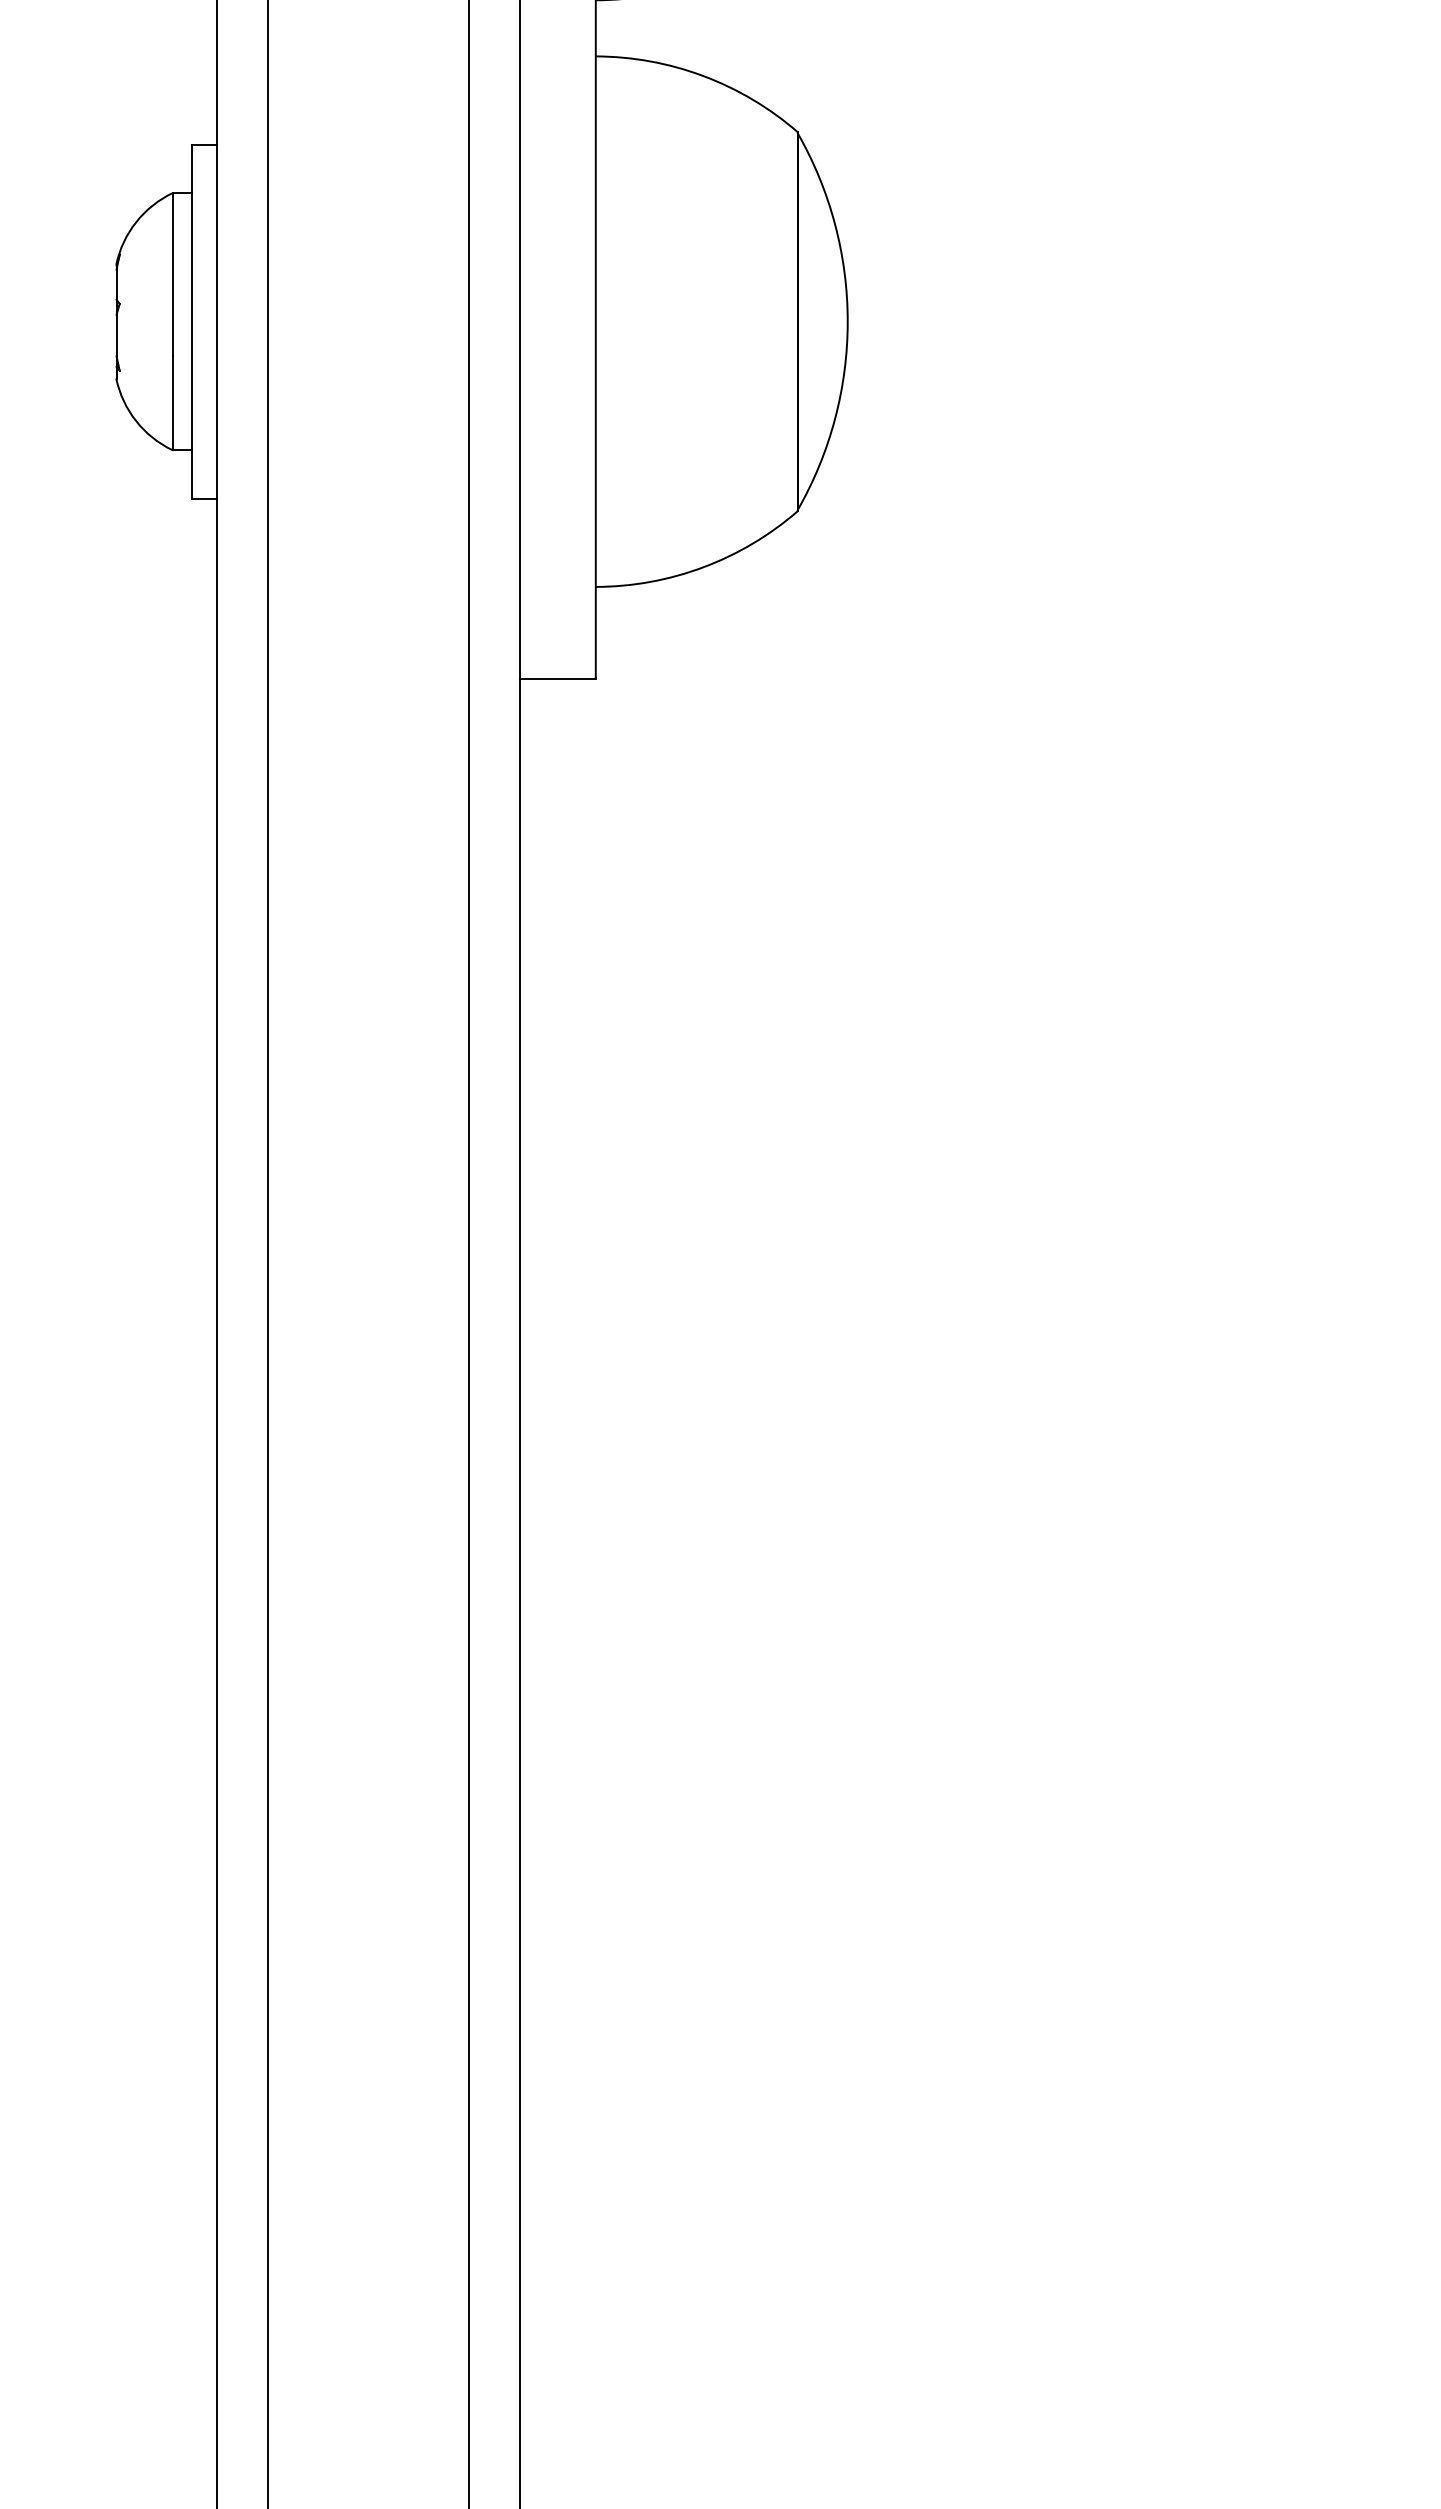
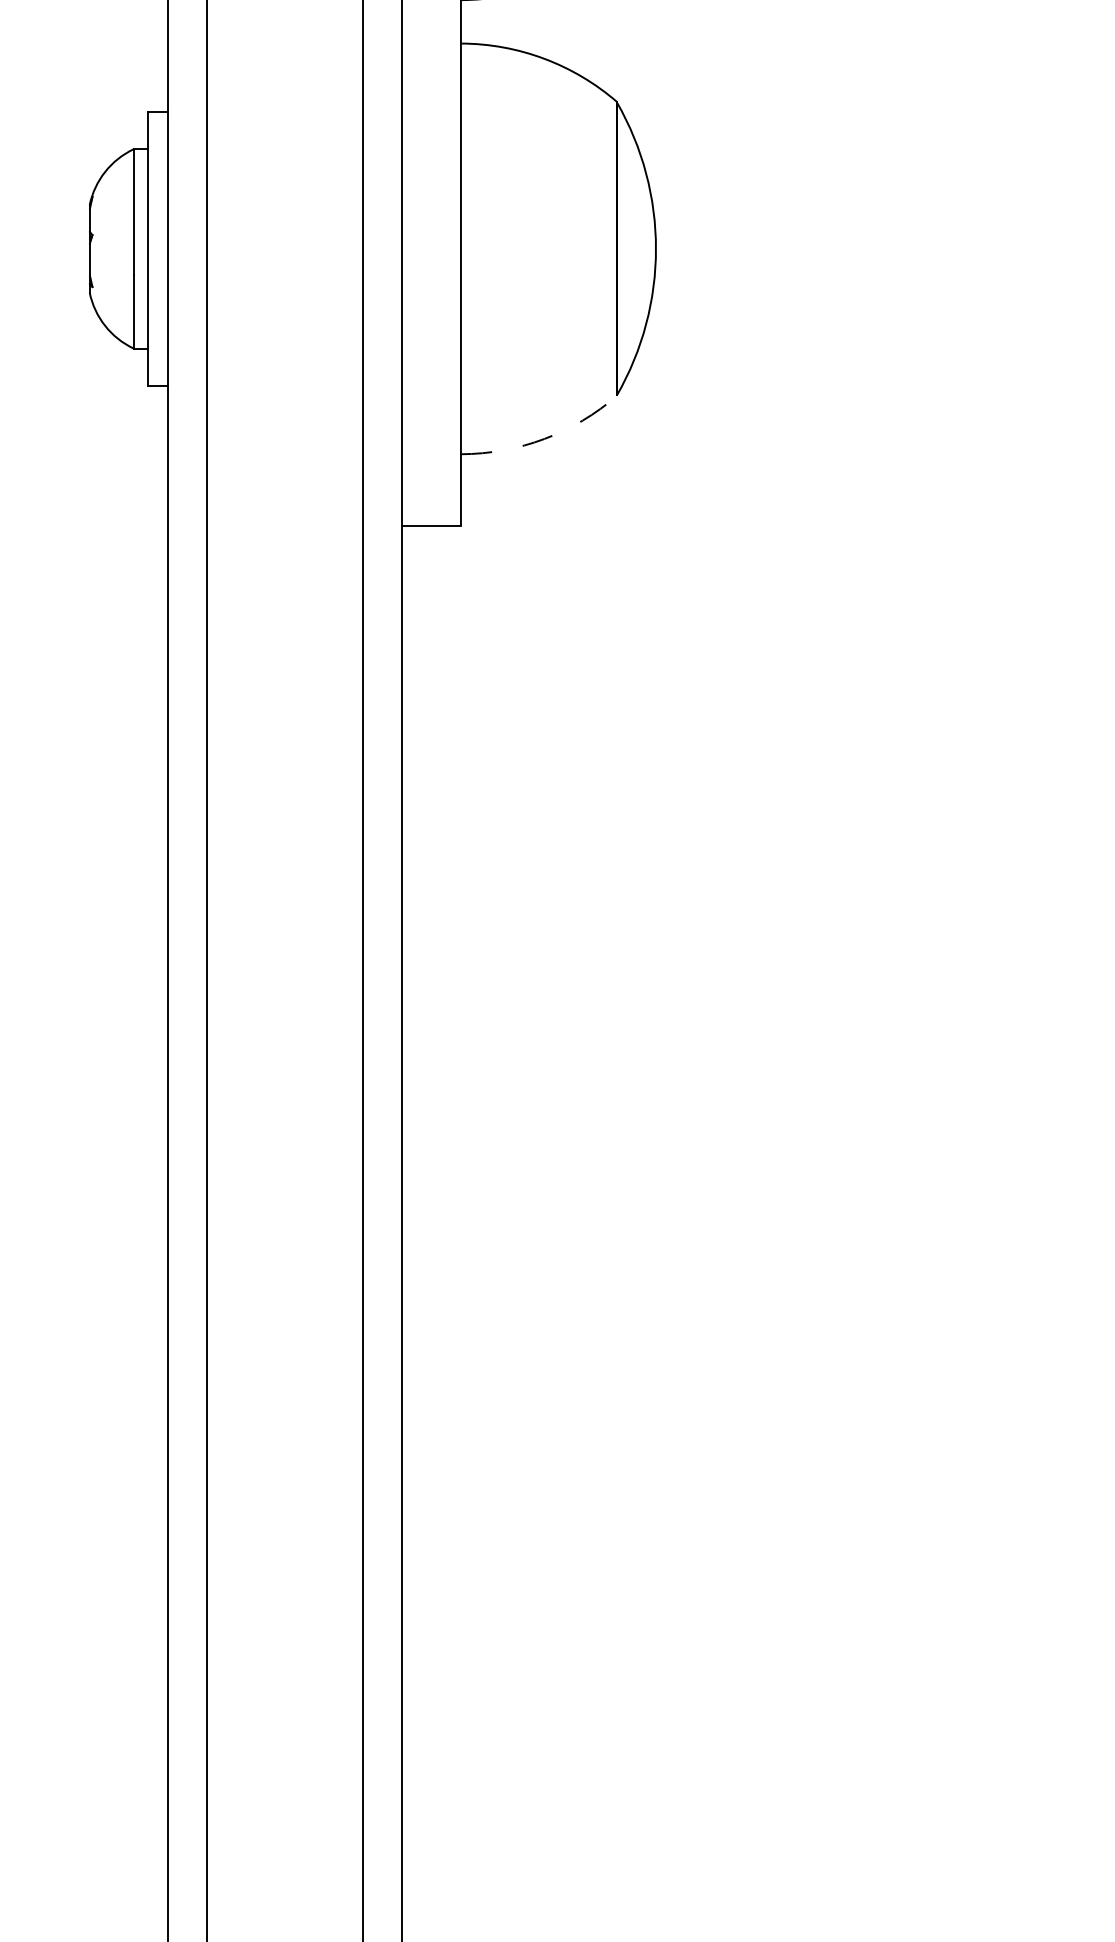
arc: (703, 567) -> (544, 439), solid -> dashed

